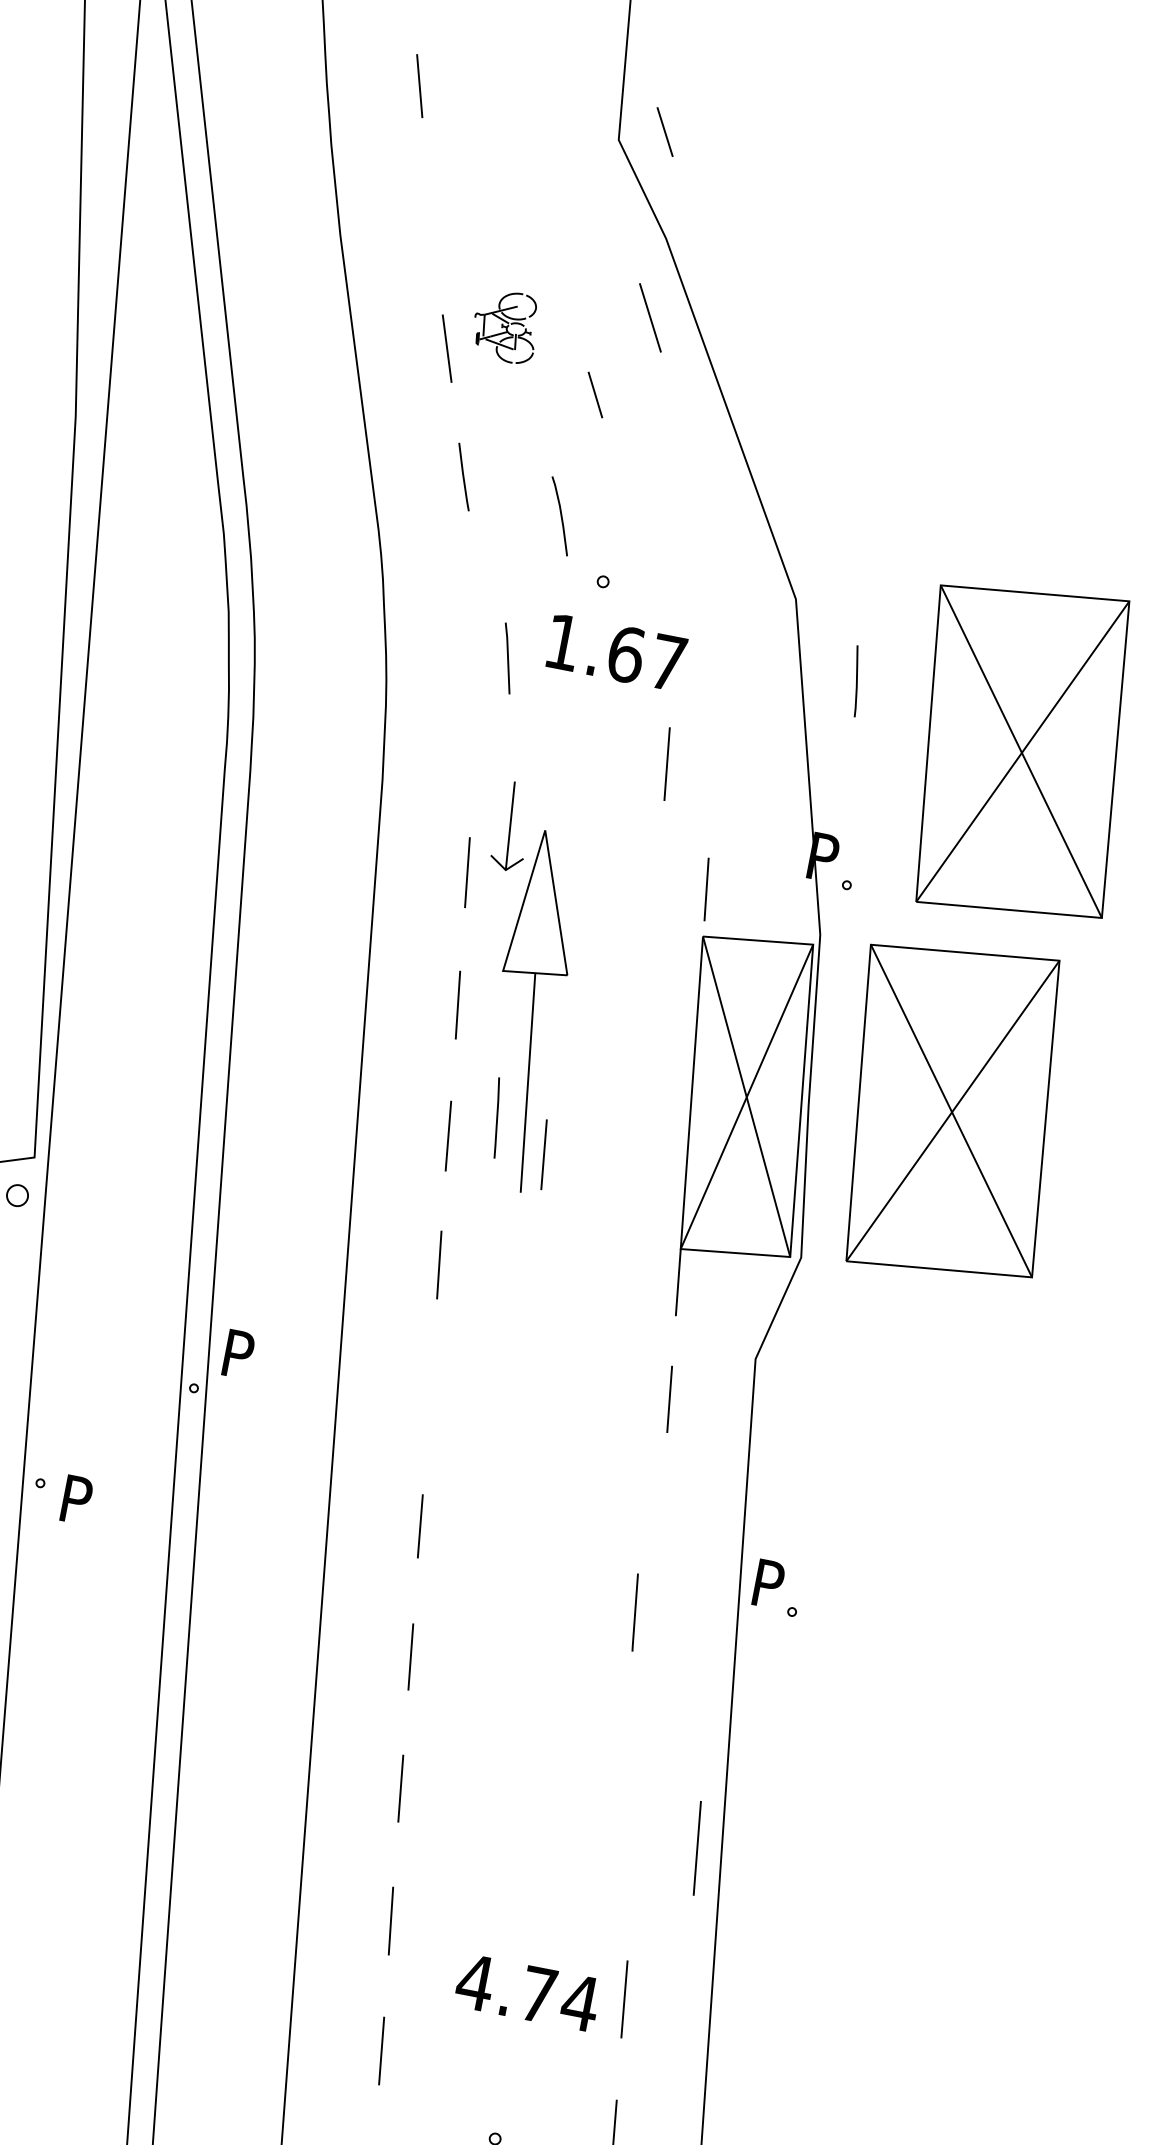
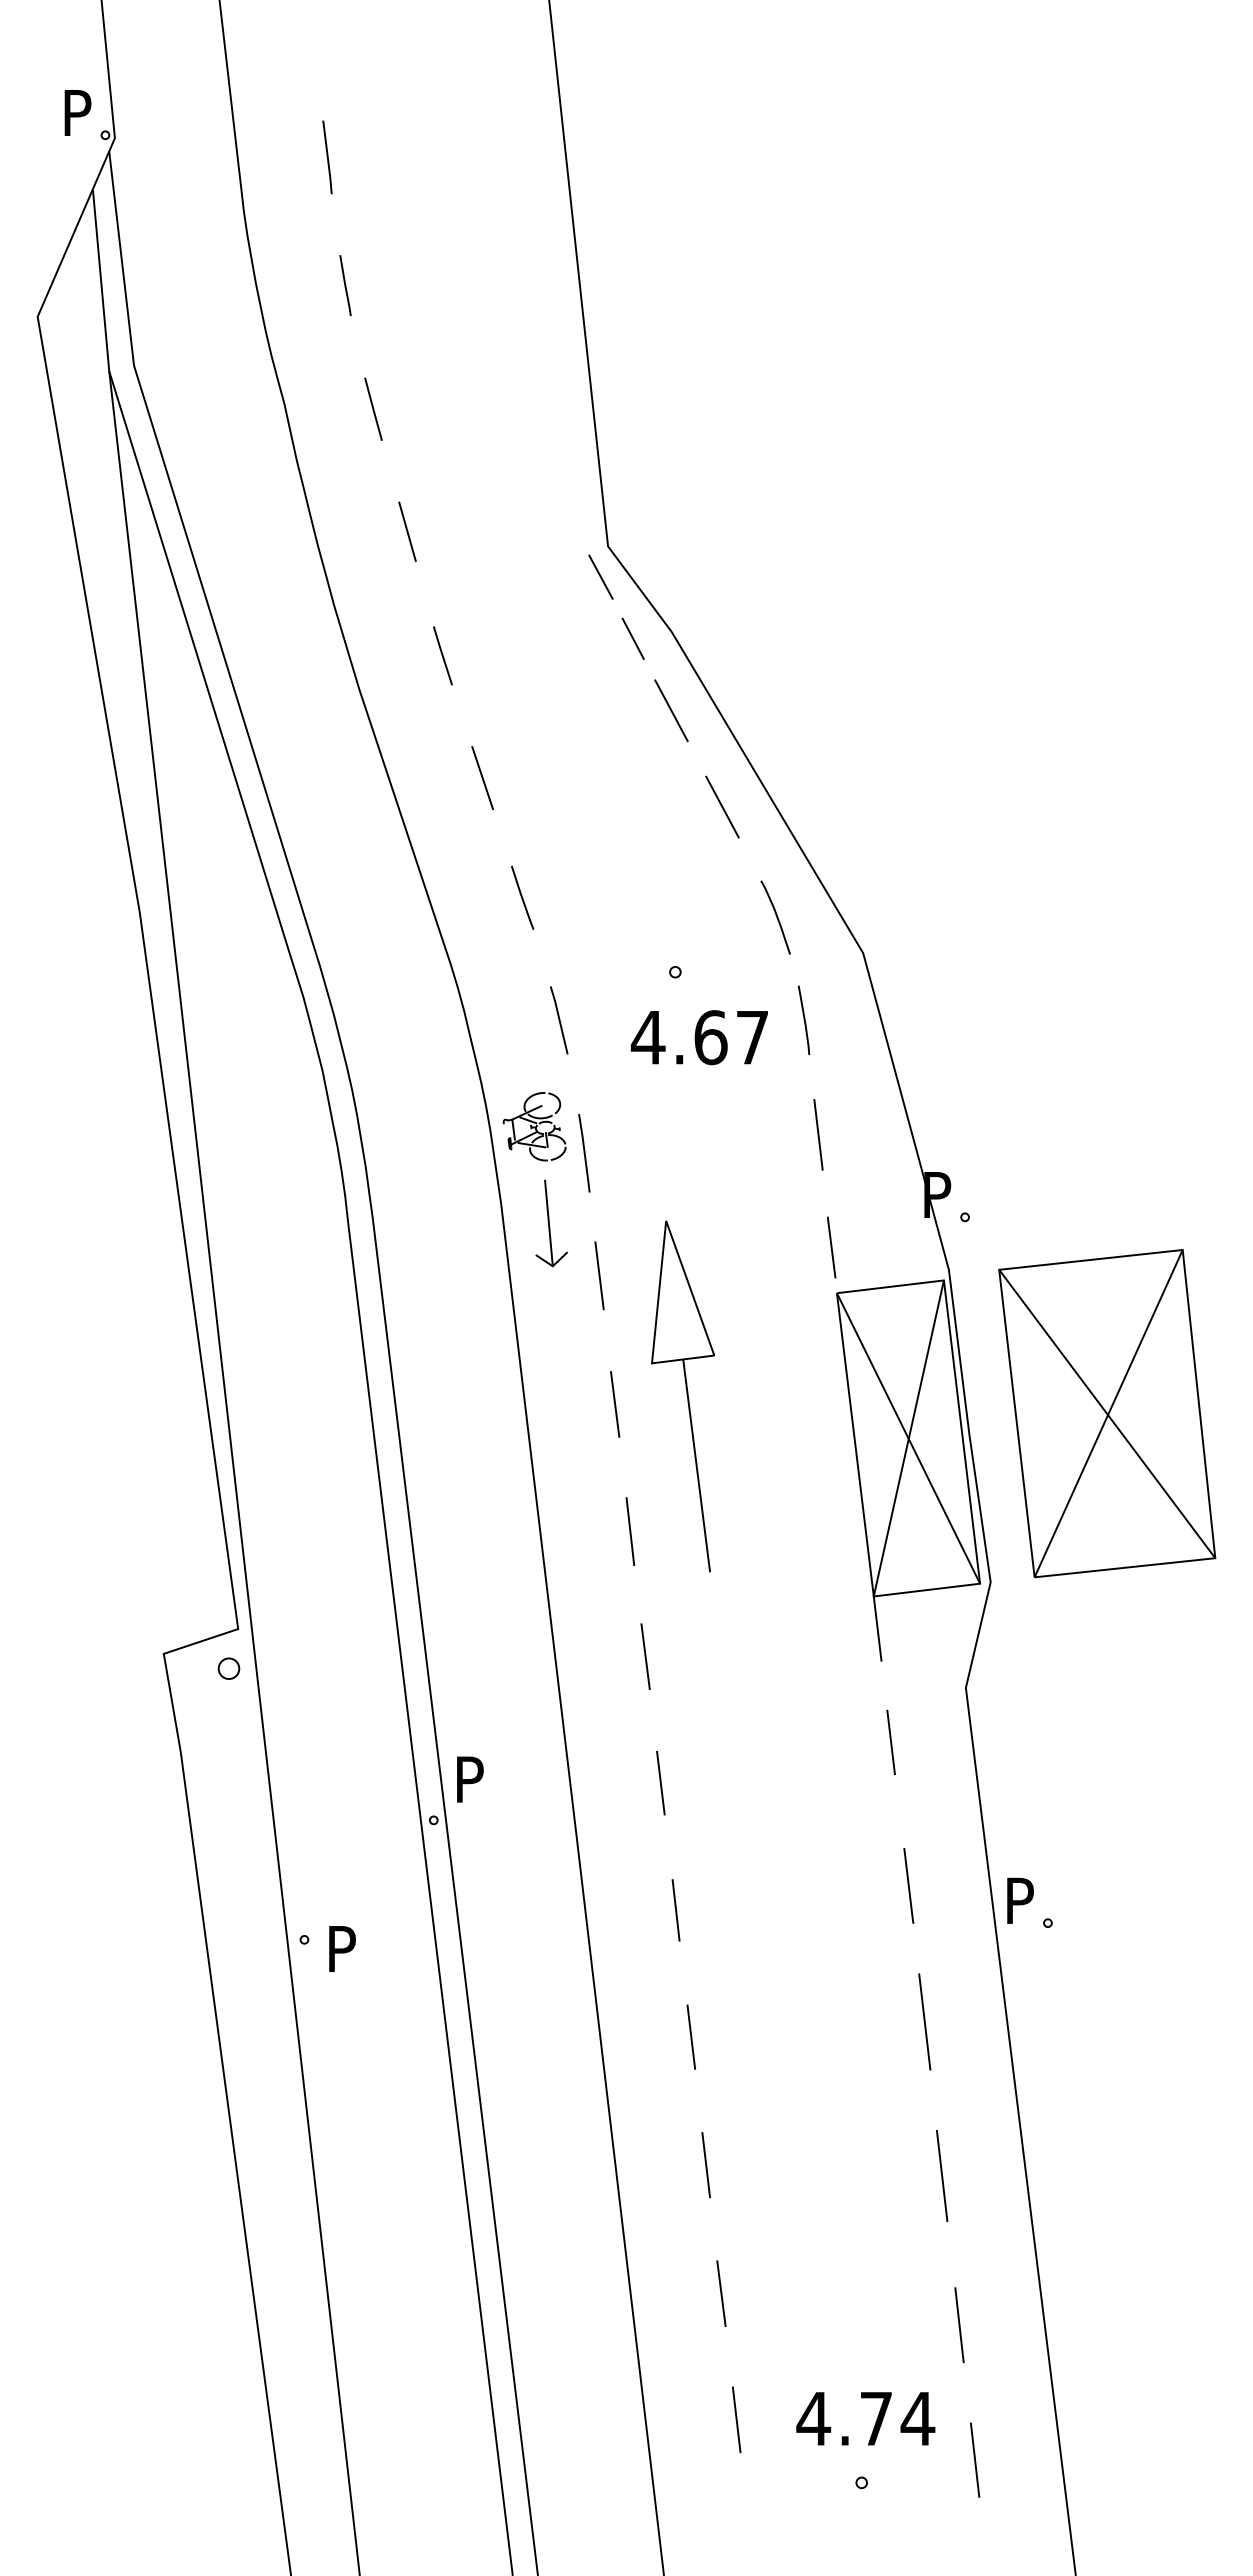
line: (664, 131) -> (600, 576), moved
line: (430, 217) -> (442, 655), added
part: (505, 326) -> (534, 1126), moved
line: (594, 394) -> (632, 638), moved
line: (683, 424) -> (722, 806), added
curve: (560, 516) -> (776, 917), moved
text: (562, 642) -> (647, 1037), 1.67 -> 4.67
line: (507, 658) -> (559, 1020), moved
line: (855, 681) -> (803, 1020), moved
part: (1021, 751) -> (1107, 1056), removed
line: (667, 763) -> (818, 1134), moved
part: (512, 826) -> (551, 1223), moved
line: (497, 1117) -> (584, 1152), moved
line: (544, 1154) -> (725, 1531), removed
line: (429, 1395) -> (660, 1783), added
line: (634, 1612) -> (908, 1885), moved
line: (648, 1686) -> (924, 2021), added
line: (697, 1848) -> (942, 2176), moved
text: (527, 1992) -> (865, 2418), moved

